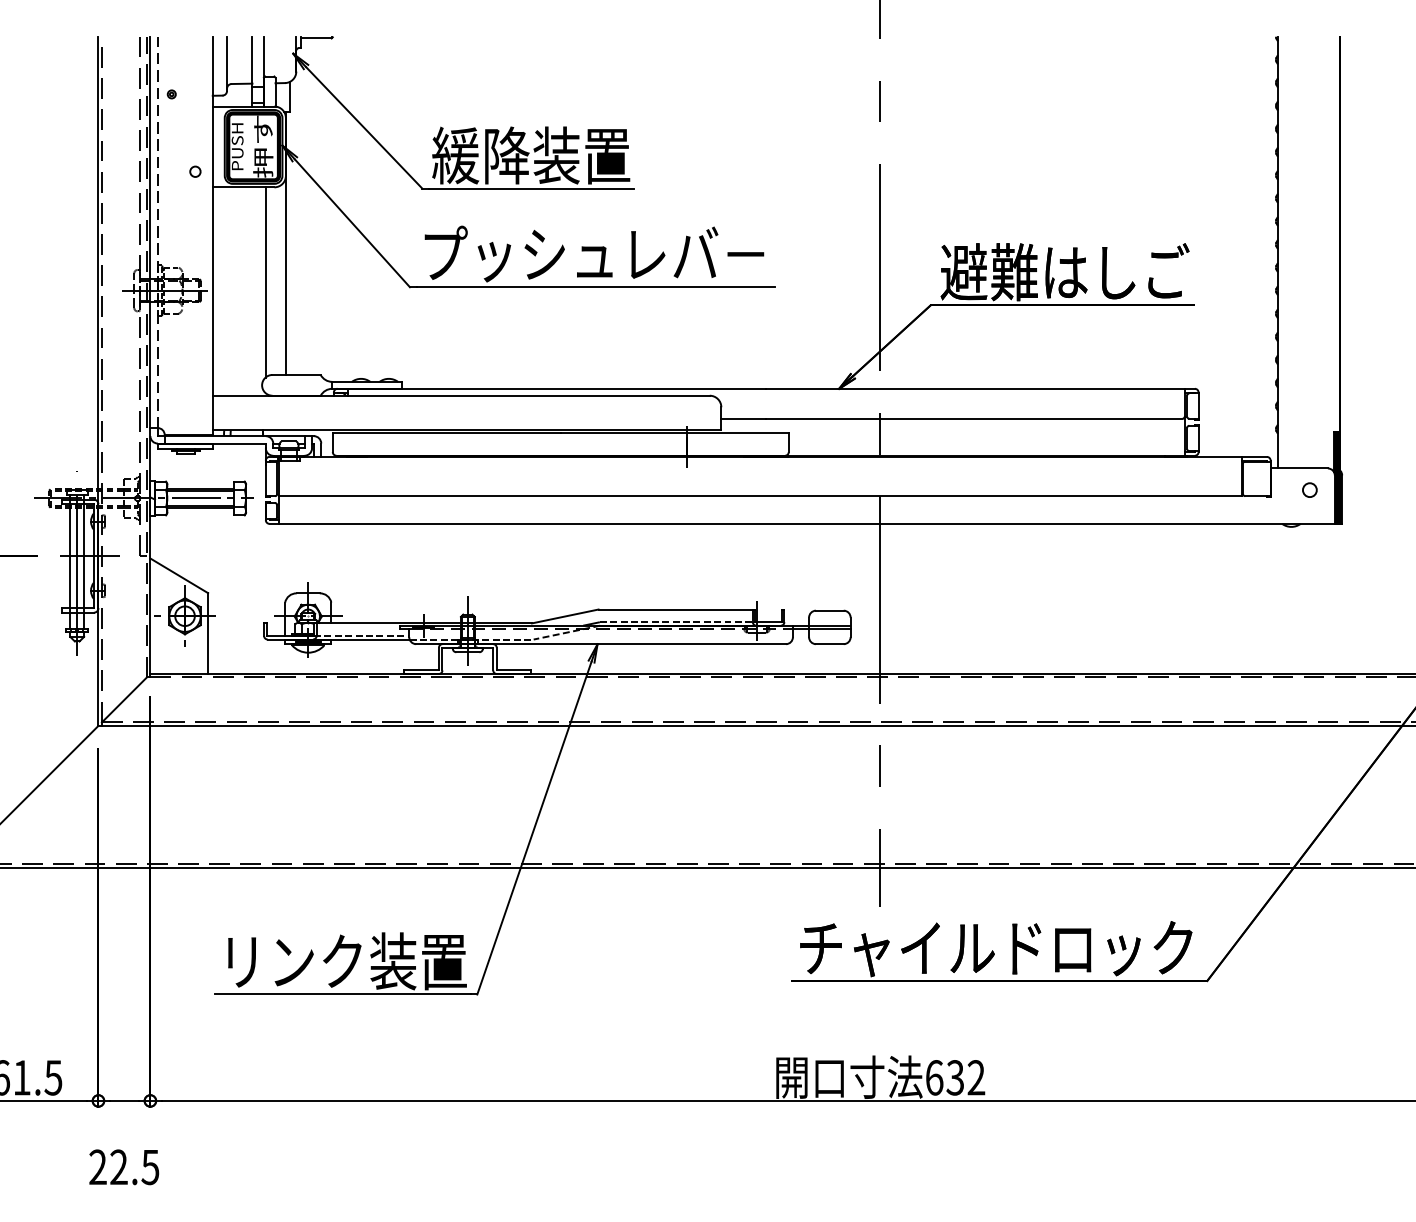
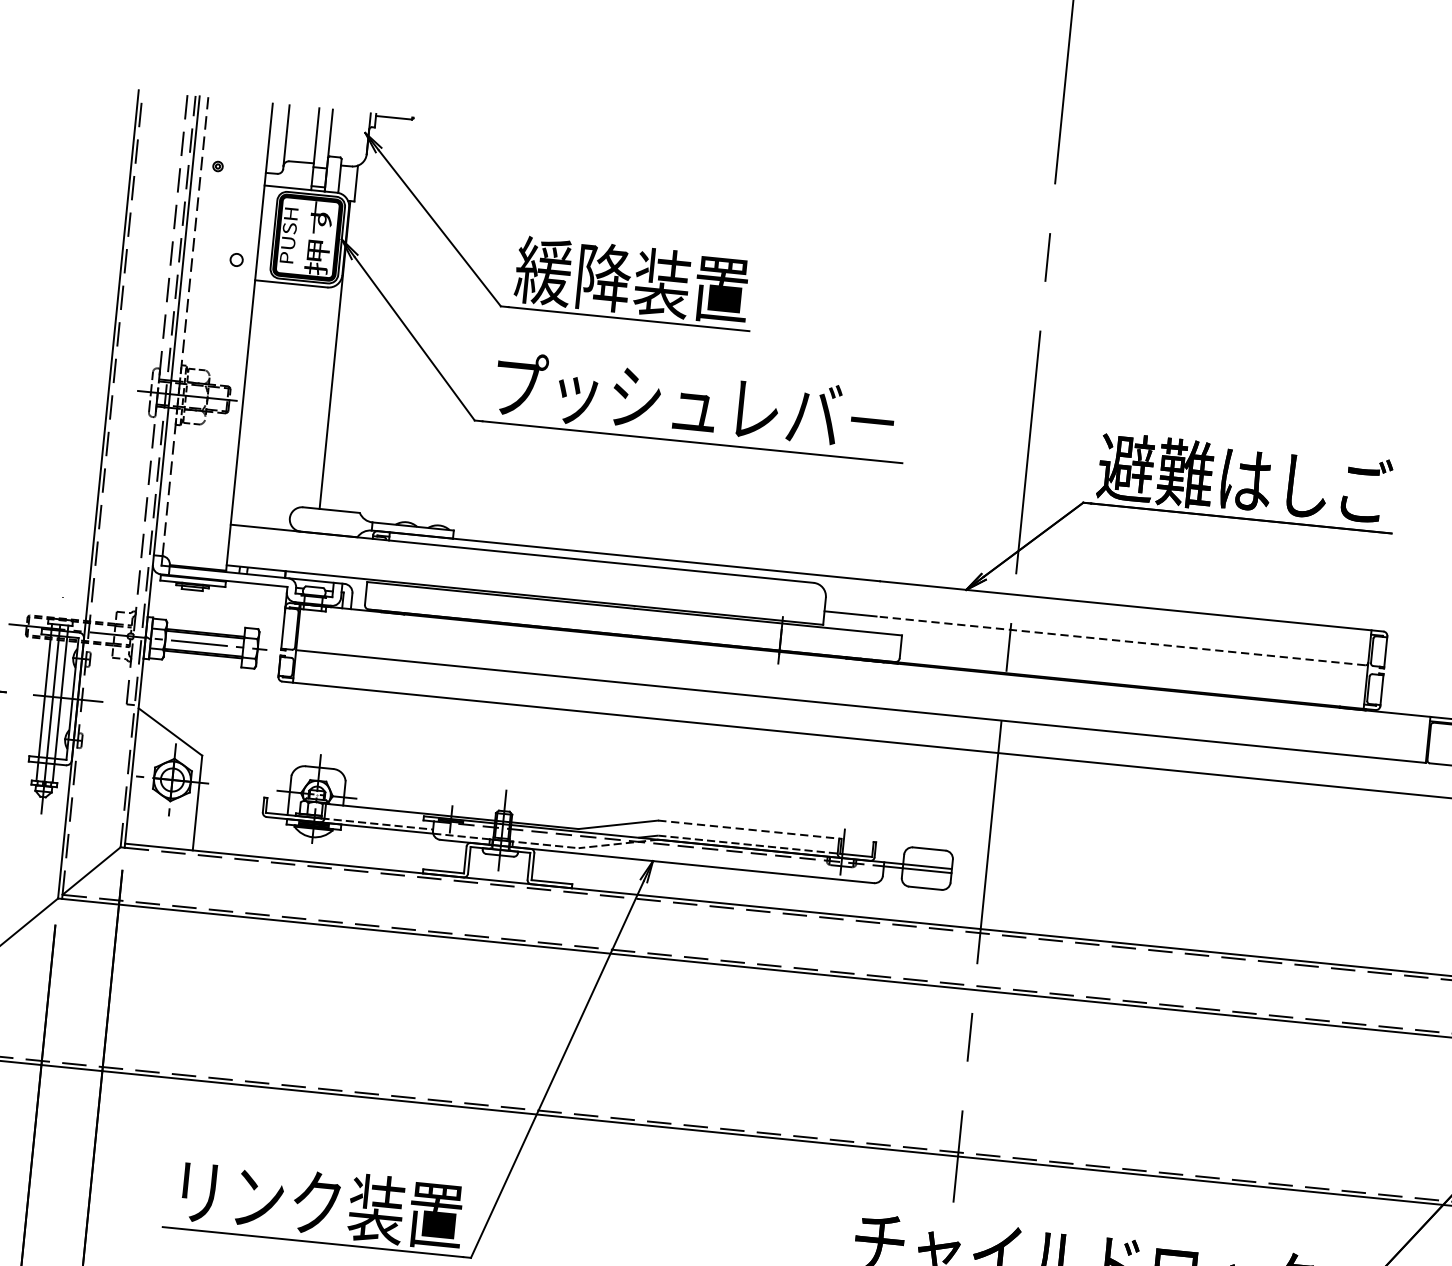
line: (265, 282) -> (305, 398), removed
line: (973, 418) -> (1120, 640), solid -> dashed
line: (677, 609) -> (750, 829), solid -> dashed

